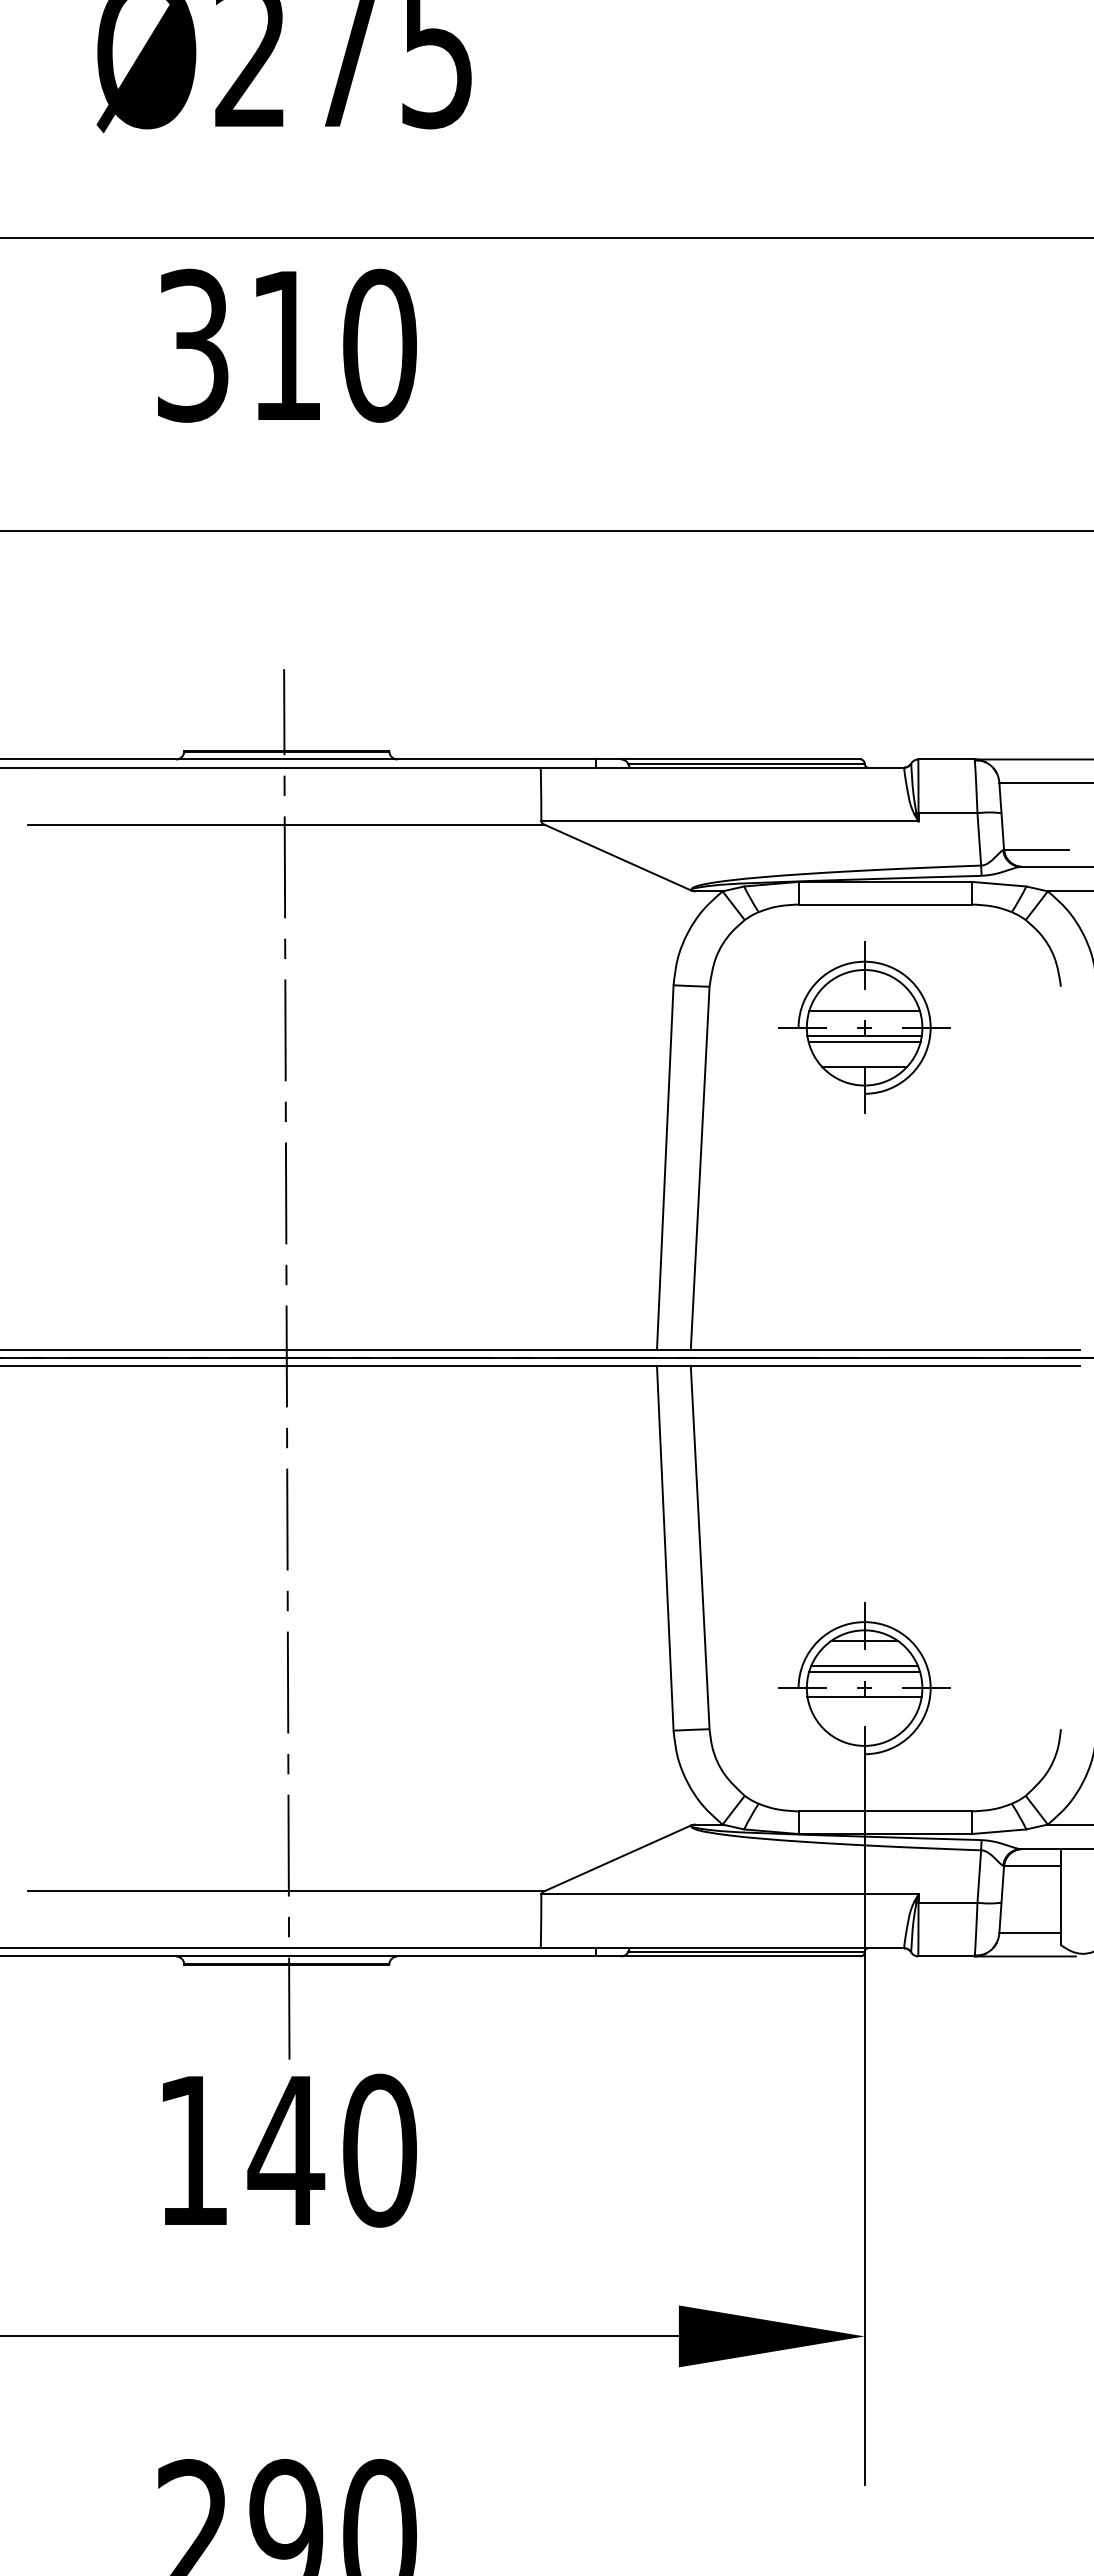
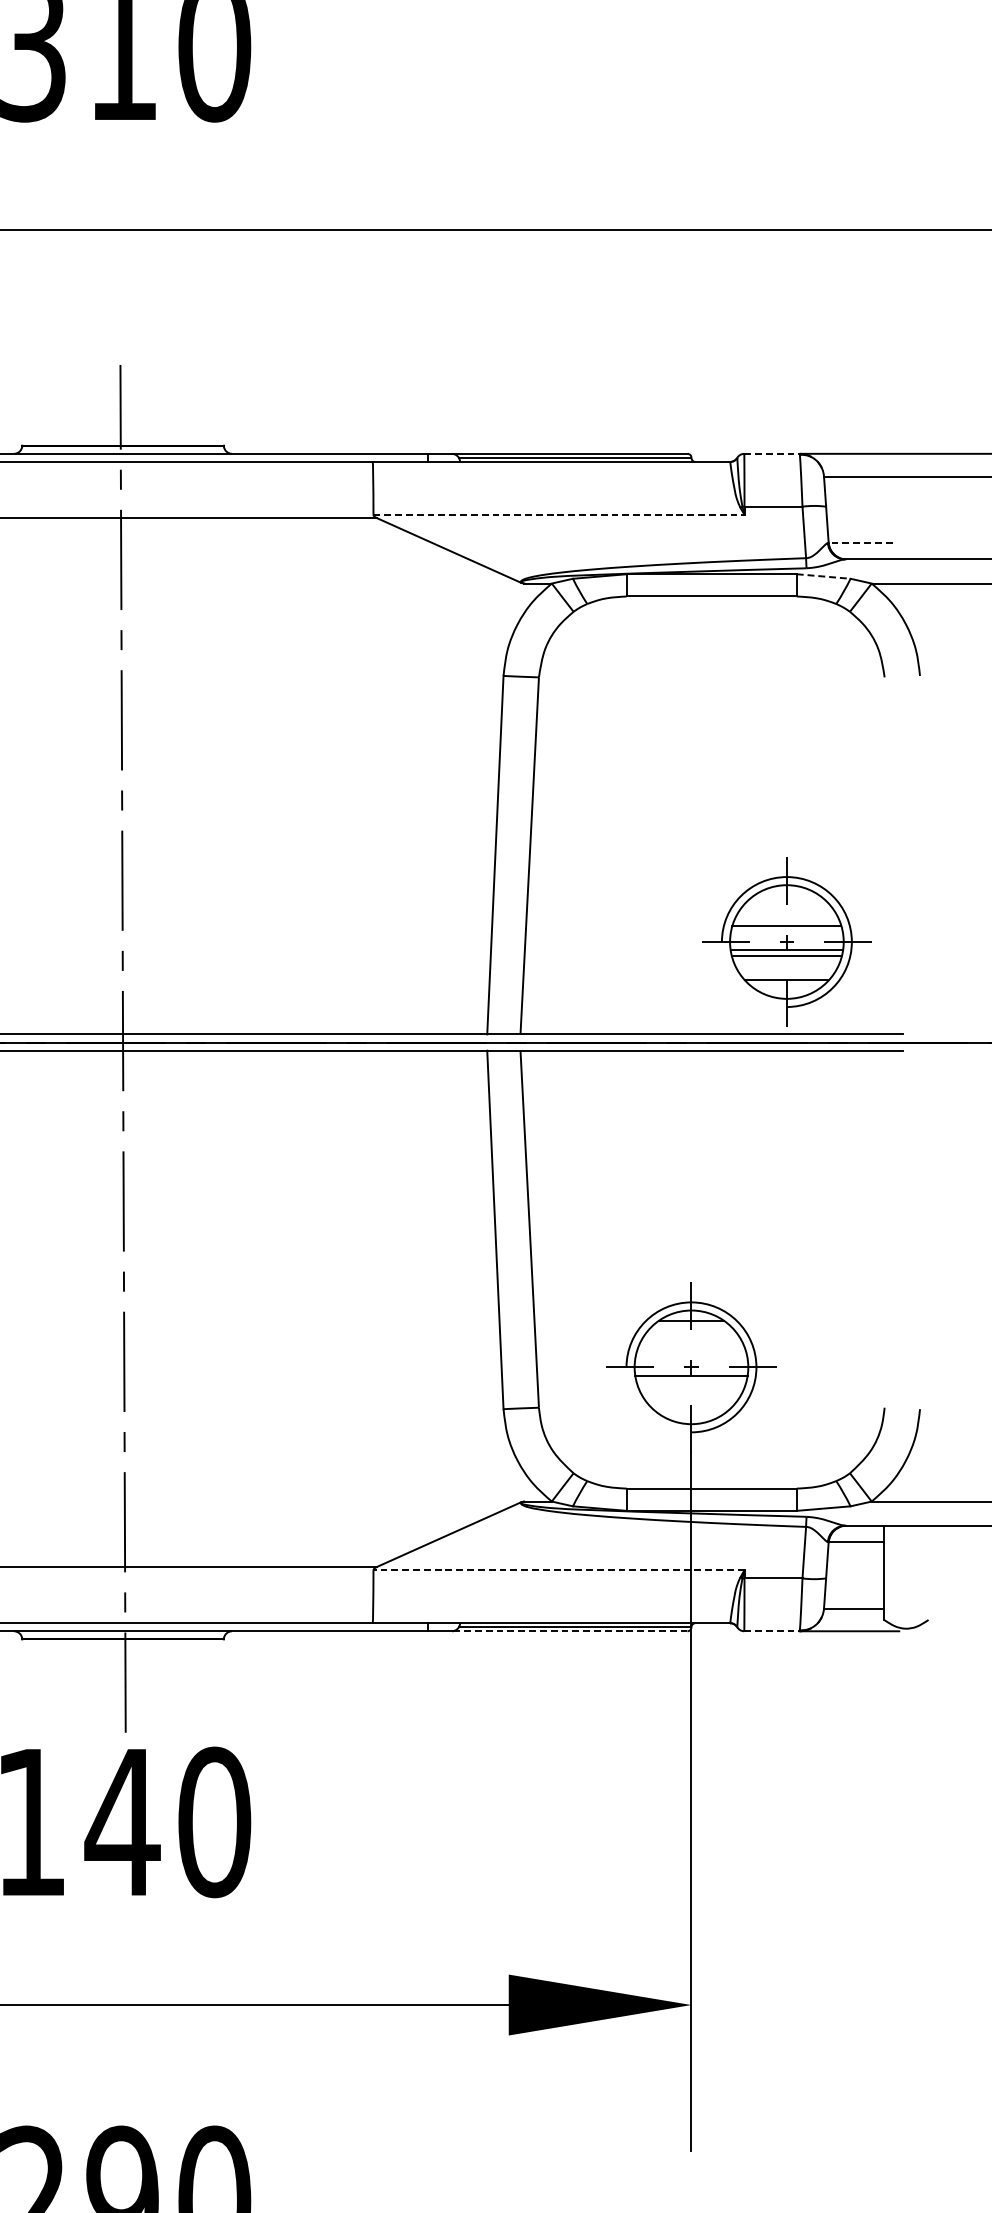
line: (946, 759) -> (772, 453), solid -> dashed
line: (729, 821) -> (558, 514), solid -> dashed
line: (1036, 849) -> (860, 542), solid -> dashed
line: (999, 884) -> (824, 576), solid -> dashed
part: (864, 1027) -> (786, 941), moved
line: (864, 1665) -> (691, 1345), removed
line: (864, 1671) -> (691, 1350), removed
line: (729, 1894) -> (558, 1570), solid -> dashed
line: (740, 1956) -> (569, 1631), solid -> dashed
line: (946, 1956) -> (772, 1631), solid -> dashed

